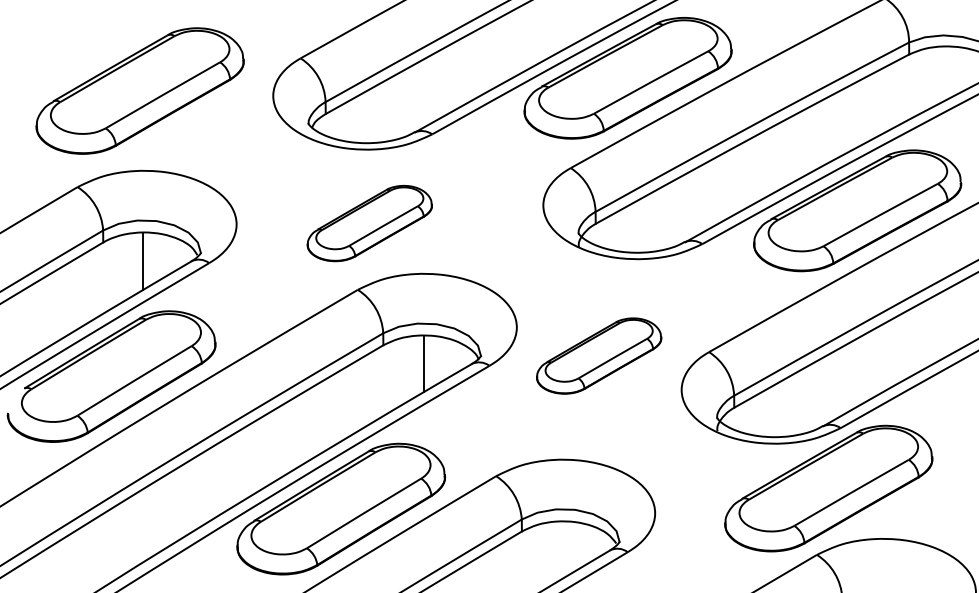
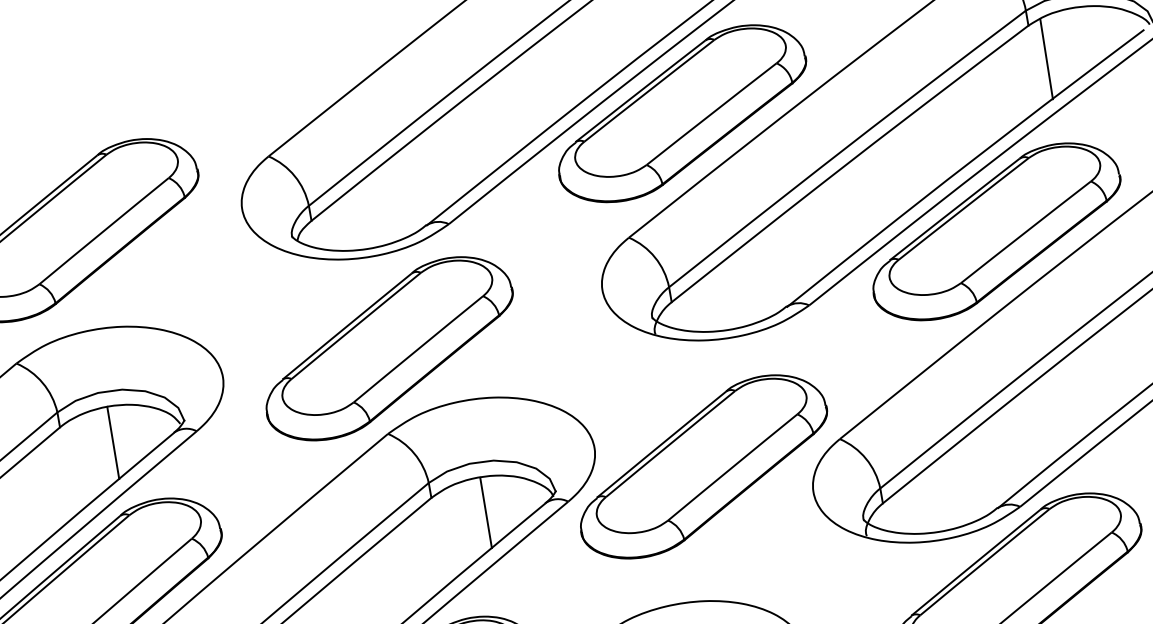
line: (918, 82) -> (1045, 58), added
part: (369, 223) -> (388, 348), size x1.67
part: (598, 355) -> (702, 466), size x1.67

